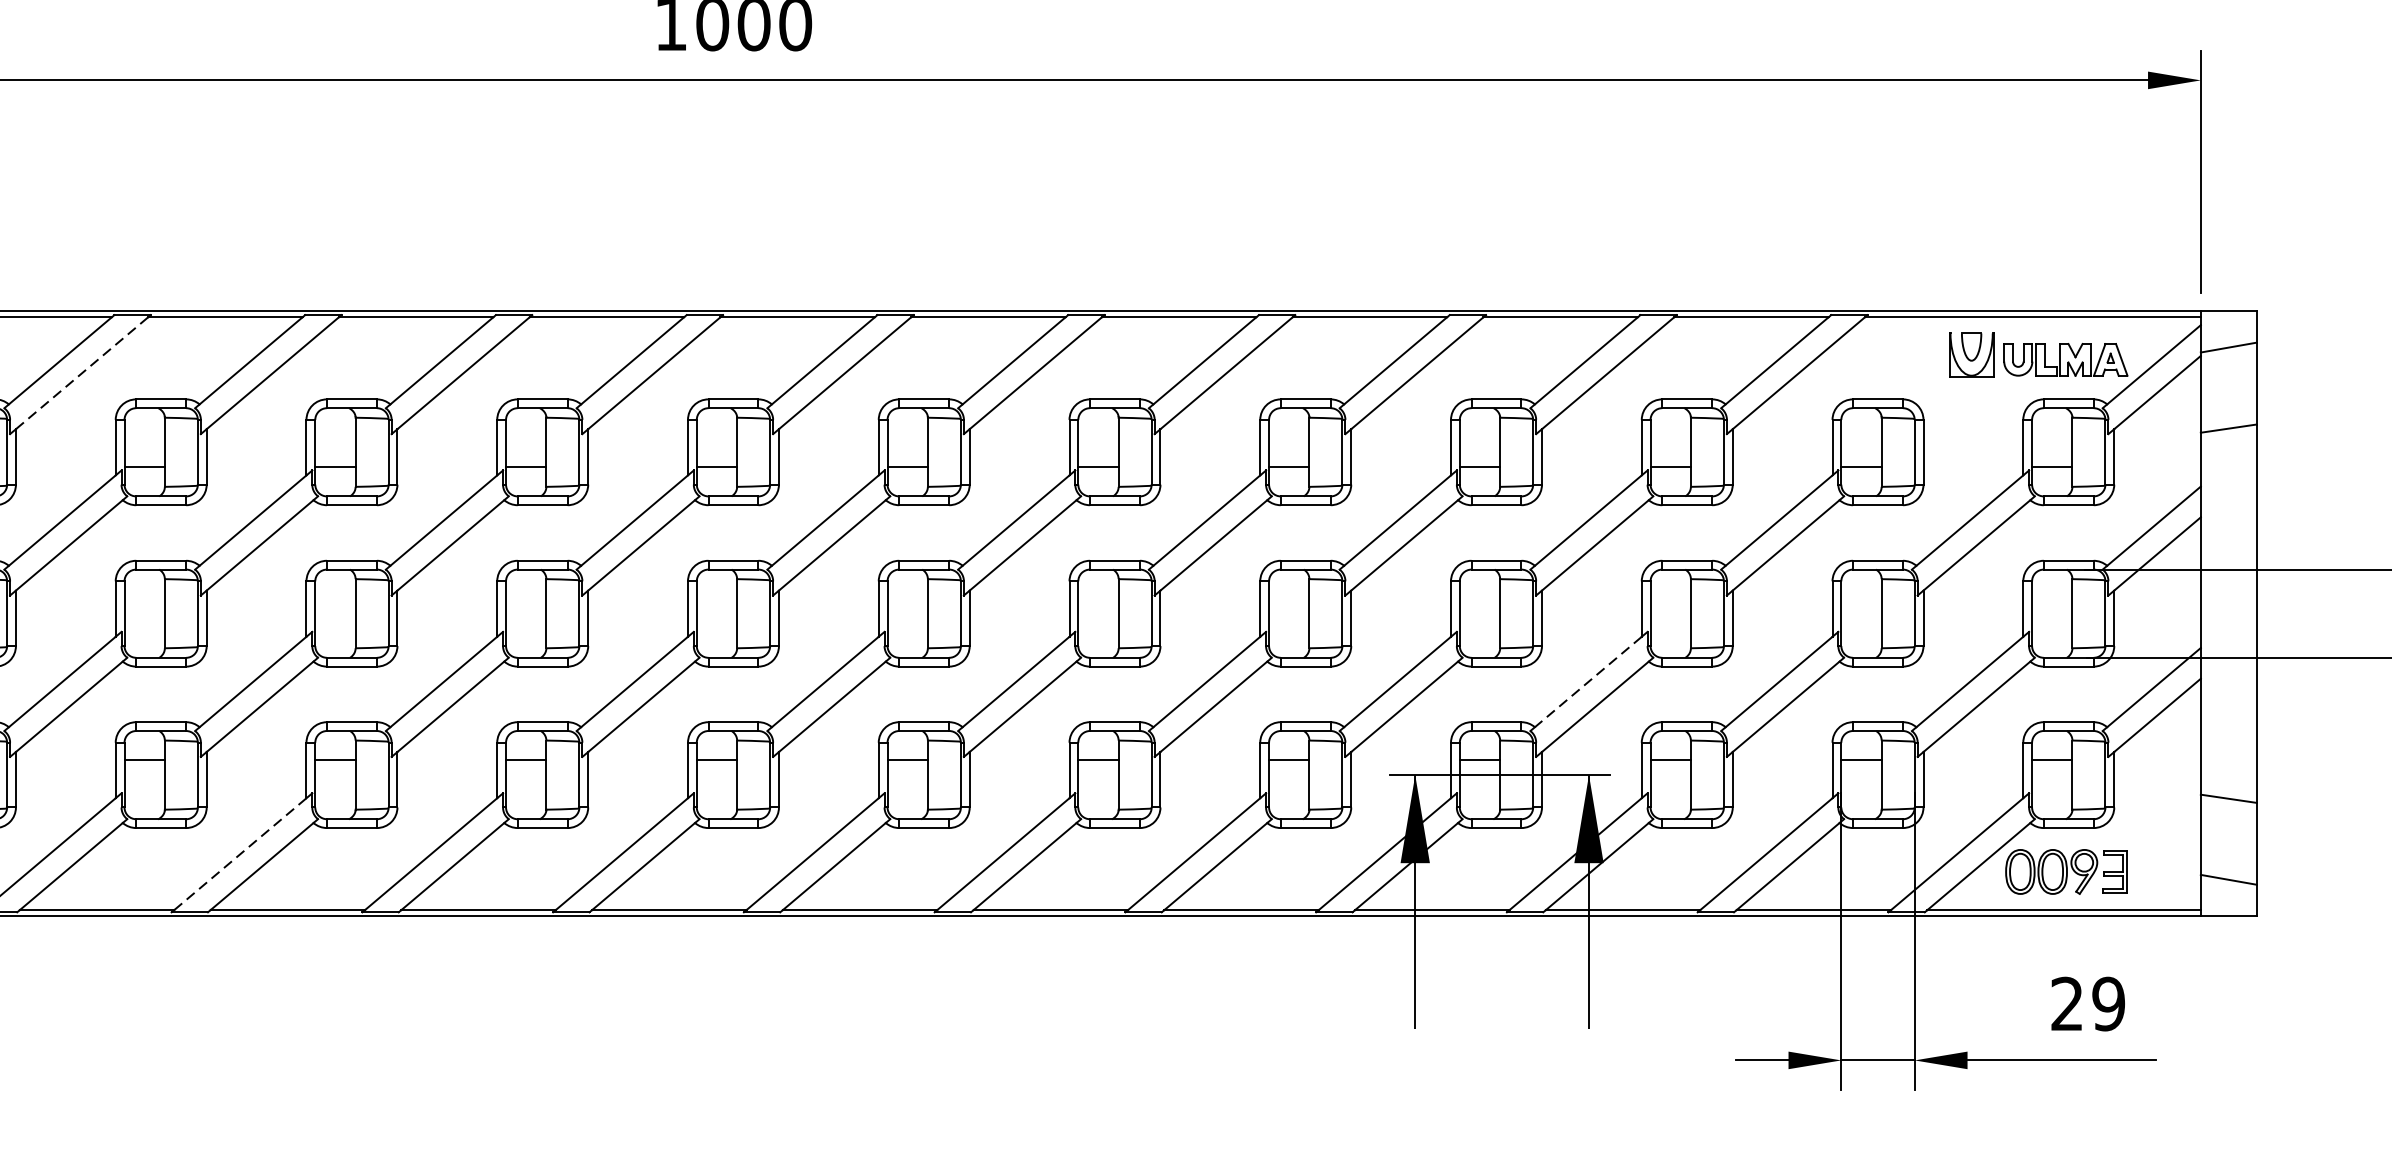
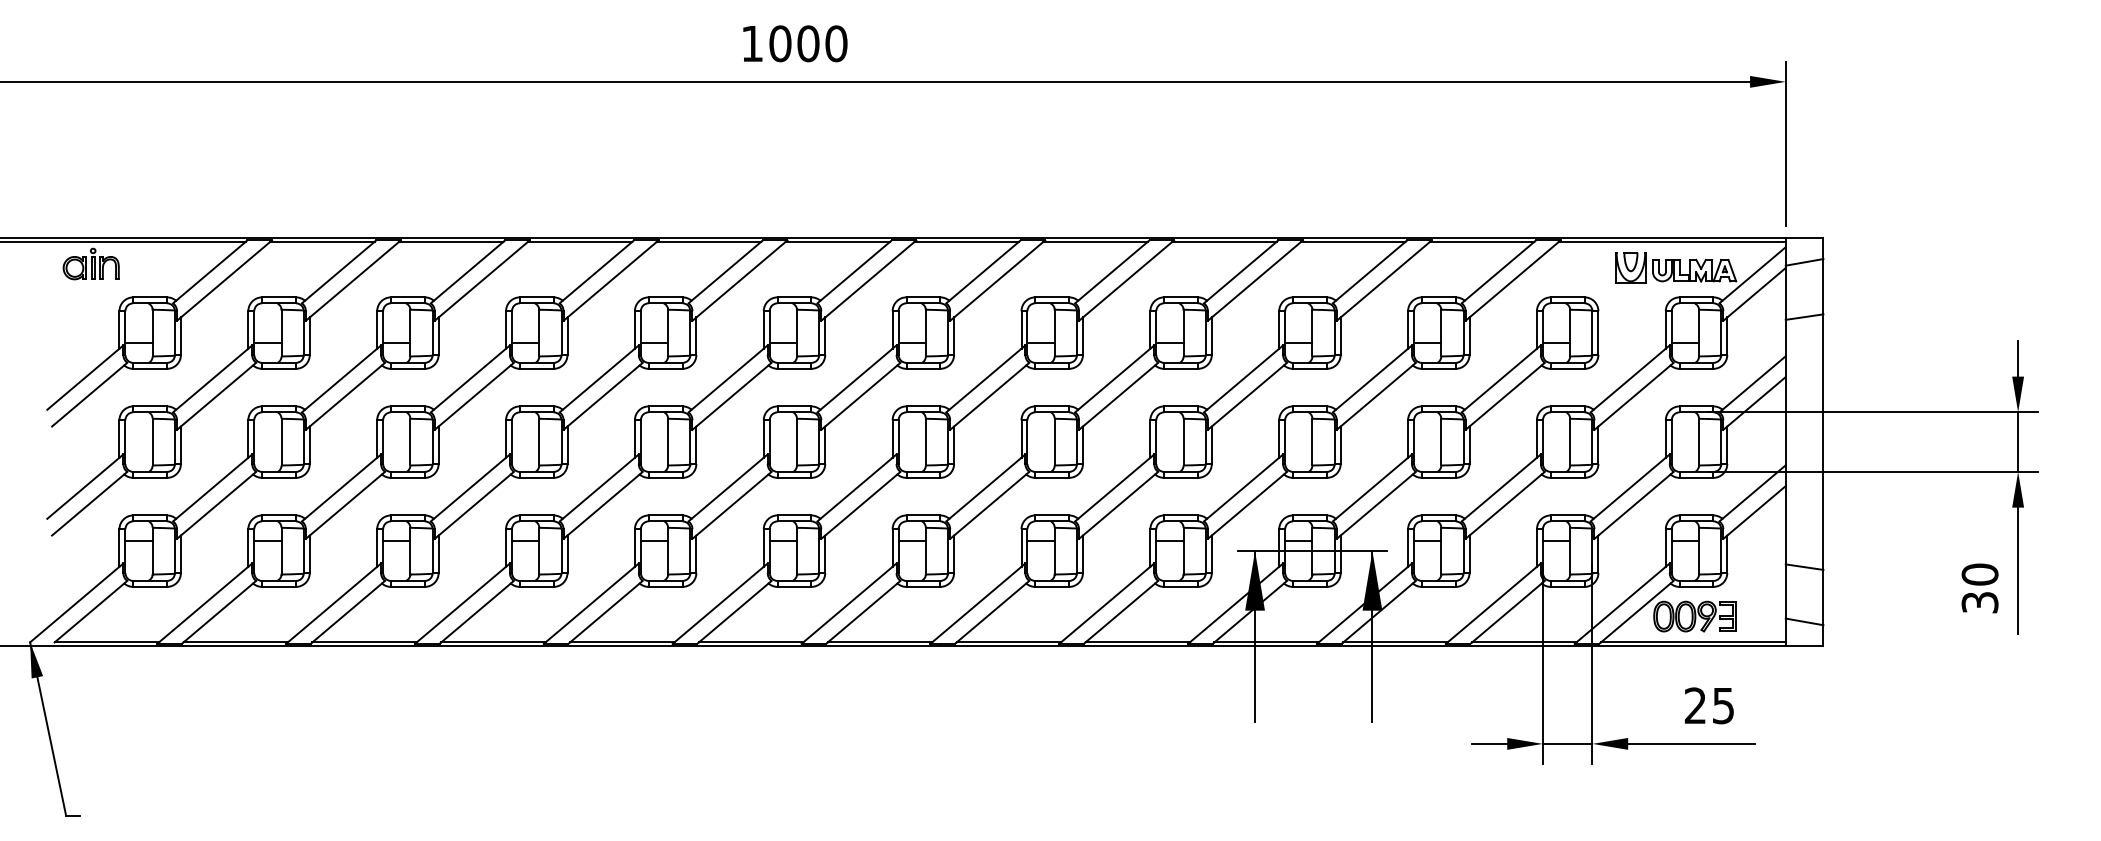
line: (82, 372) -> (354, 279), dashed -> solid
line: (1587, 682) -> (1371, 488), dashed -> solid
line: (240, 854) -> (461, 604), dashed -> solid
text: (2108, 1003) -> (1723, 705), 29 -> 25

